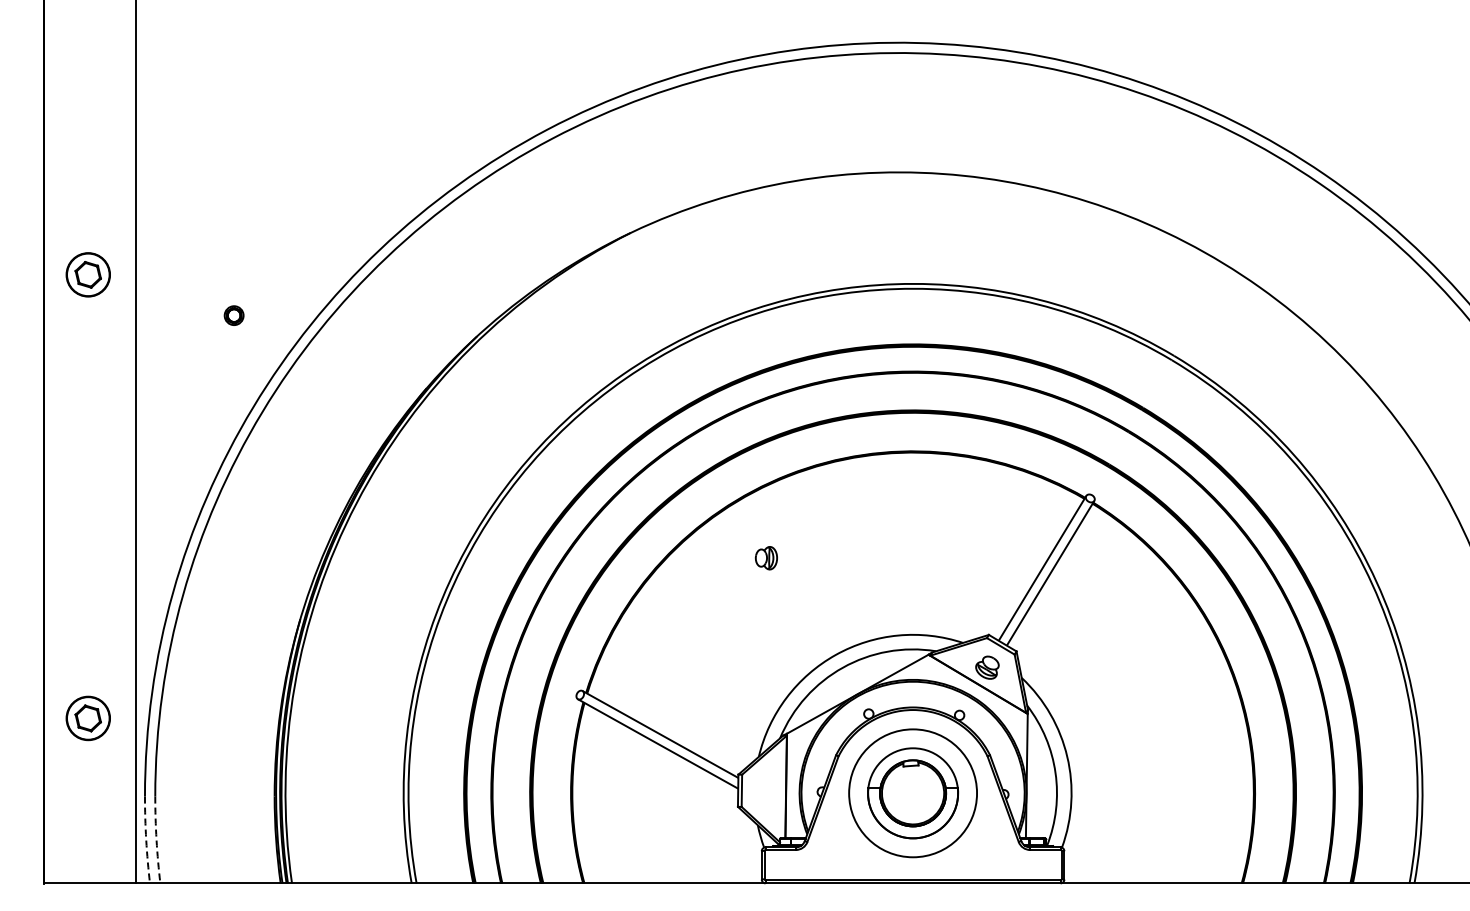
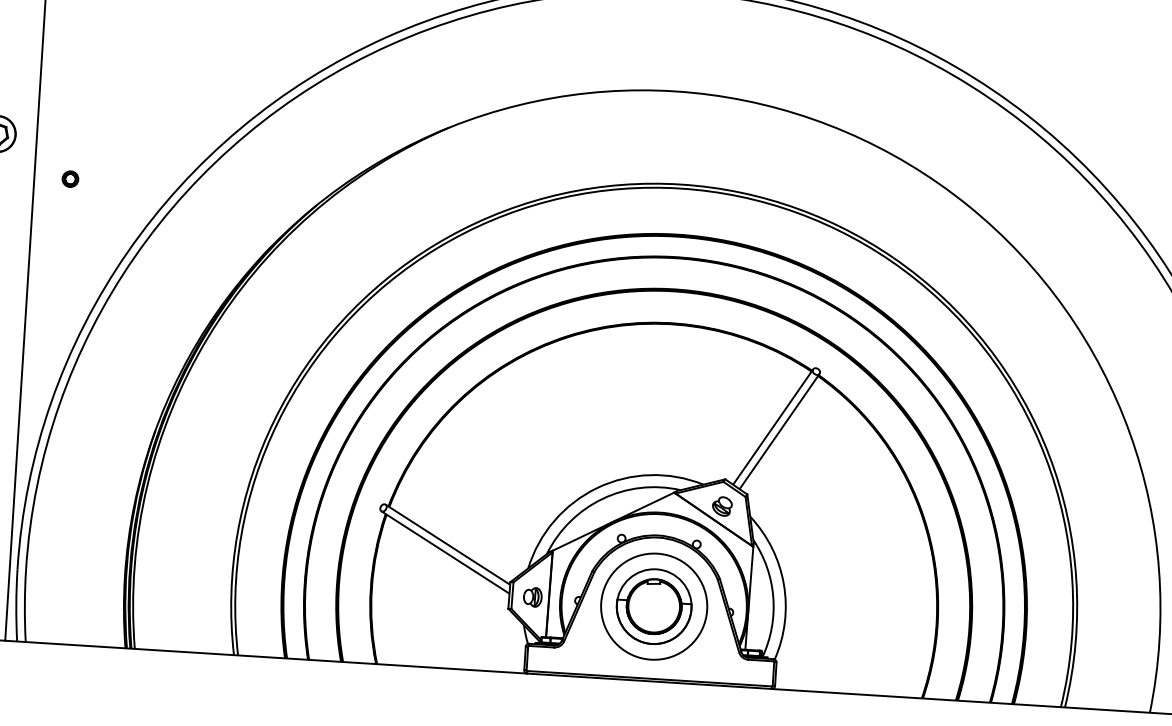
part: (233, 315) -> (69, 179), moved
part: (765, 558) -> (531, 597), moved
arc: (146, 840) -> (16, 605), dashed -> solid
arc: (156, 840) -> (24, 606), dashed -> solid

